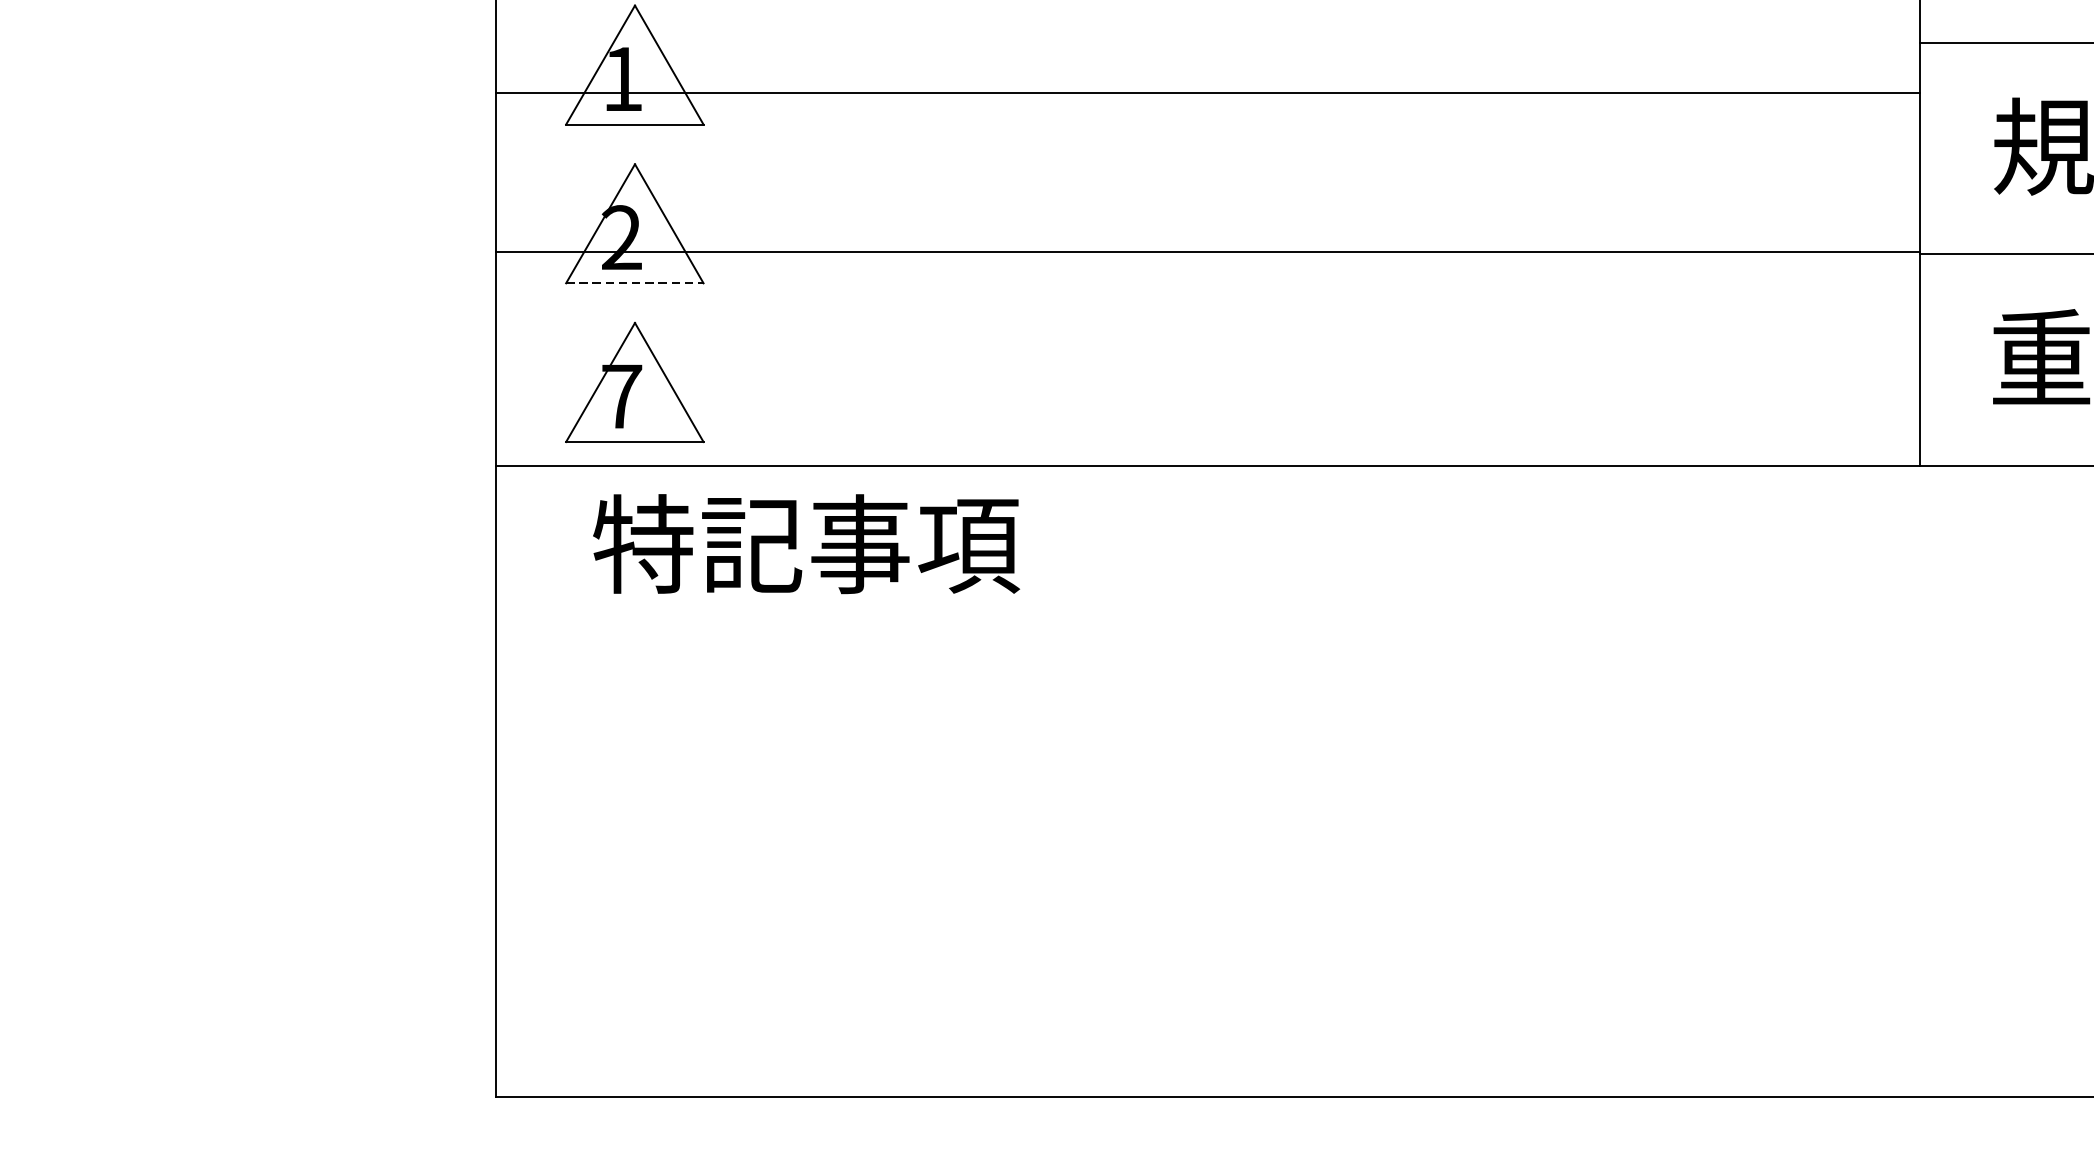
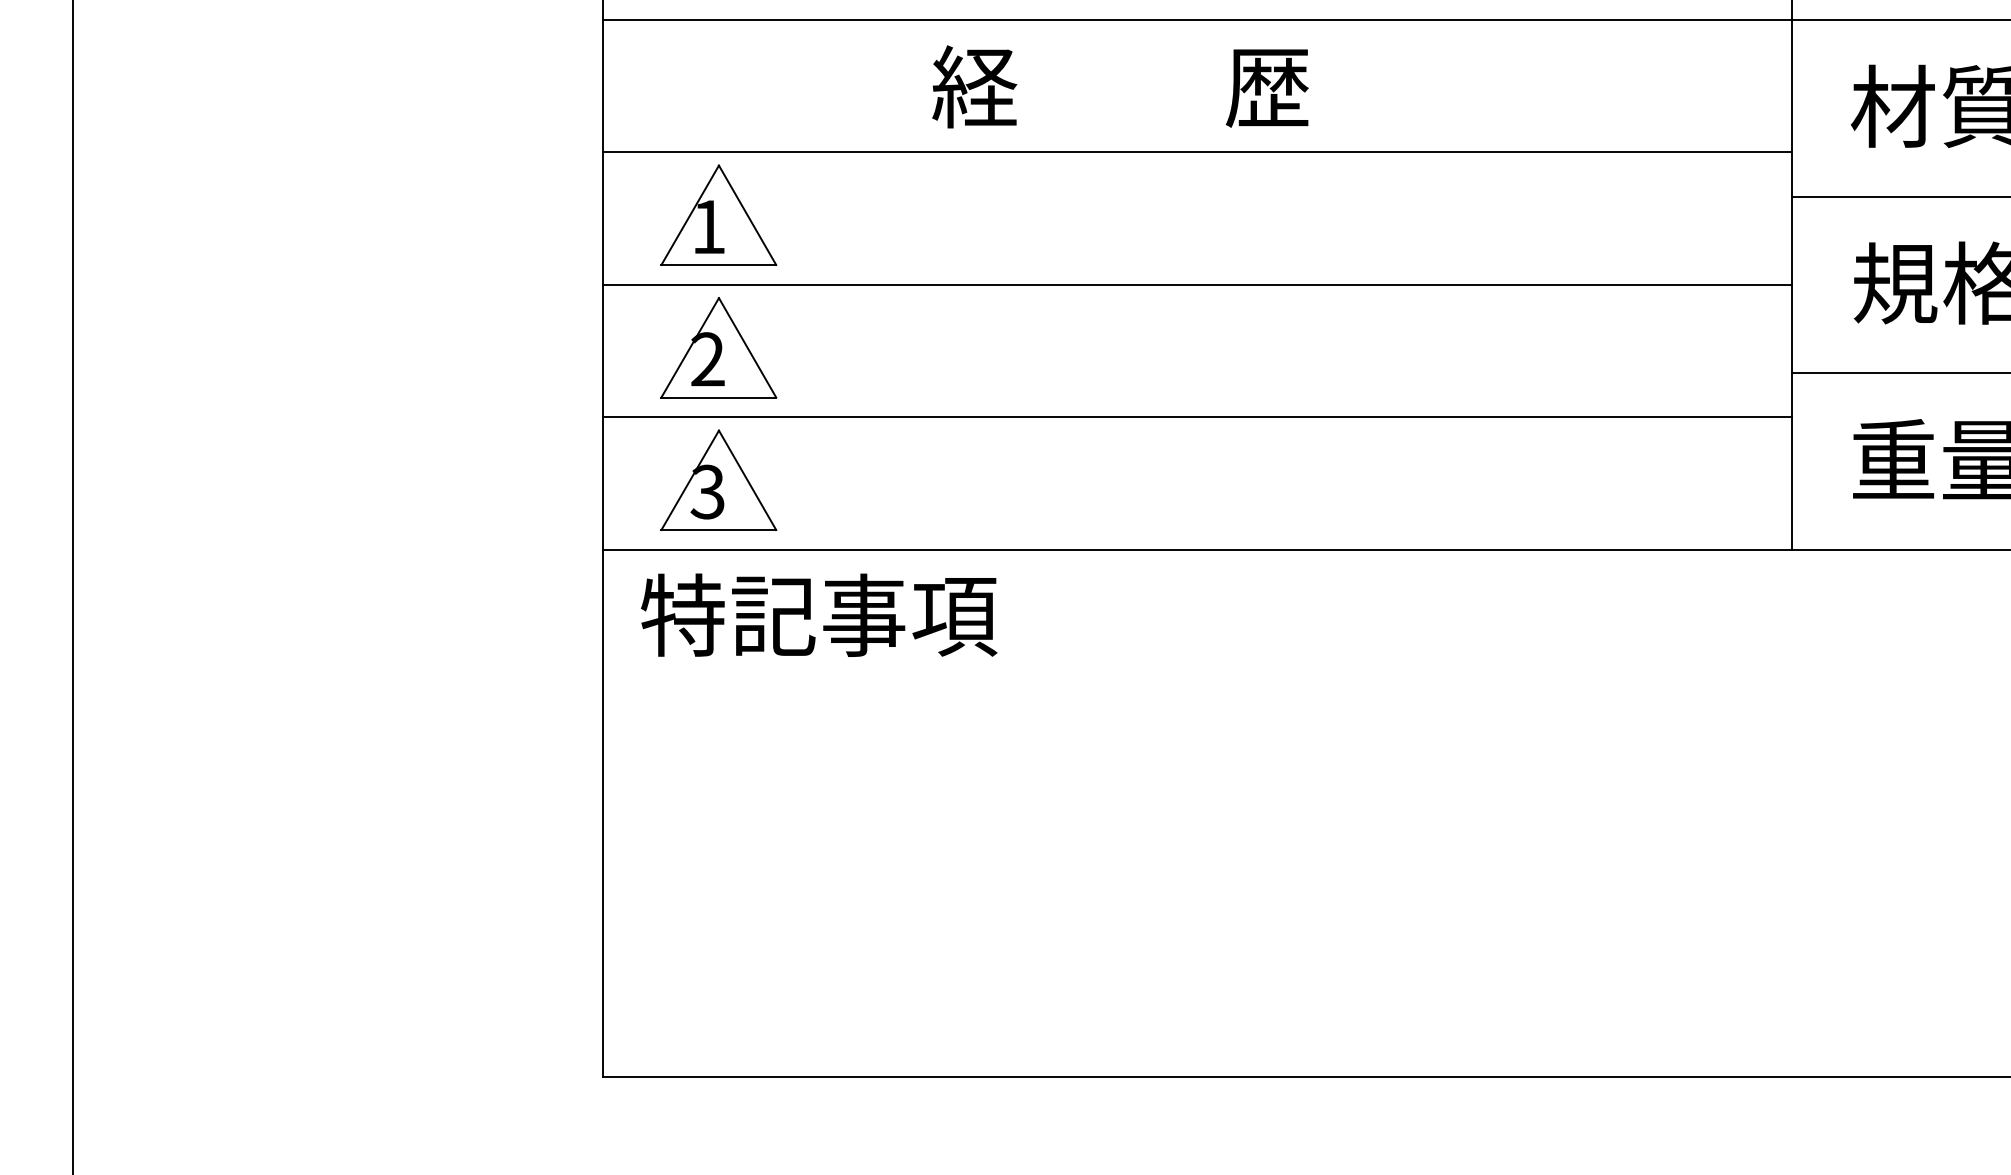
line: (1208, 92) -> (1197, 284), moved
line: (1208, 252) -> (1197, 417), moved
line: (635, 283) -> (719, 397), dashed -> solid
text: (621, 395) -> (707, 491), 7 -> 3
text: (806, 543) -> (819, 614), moved

